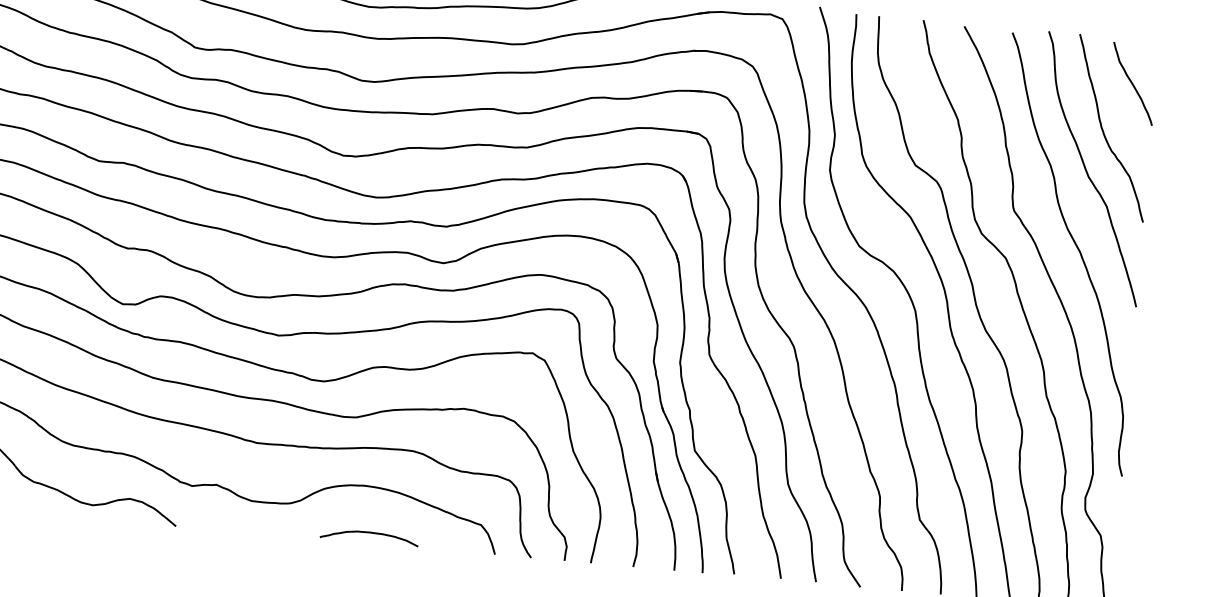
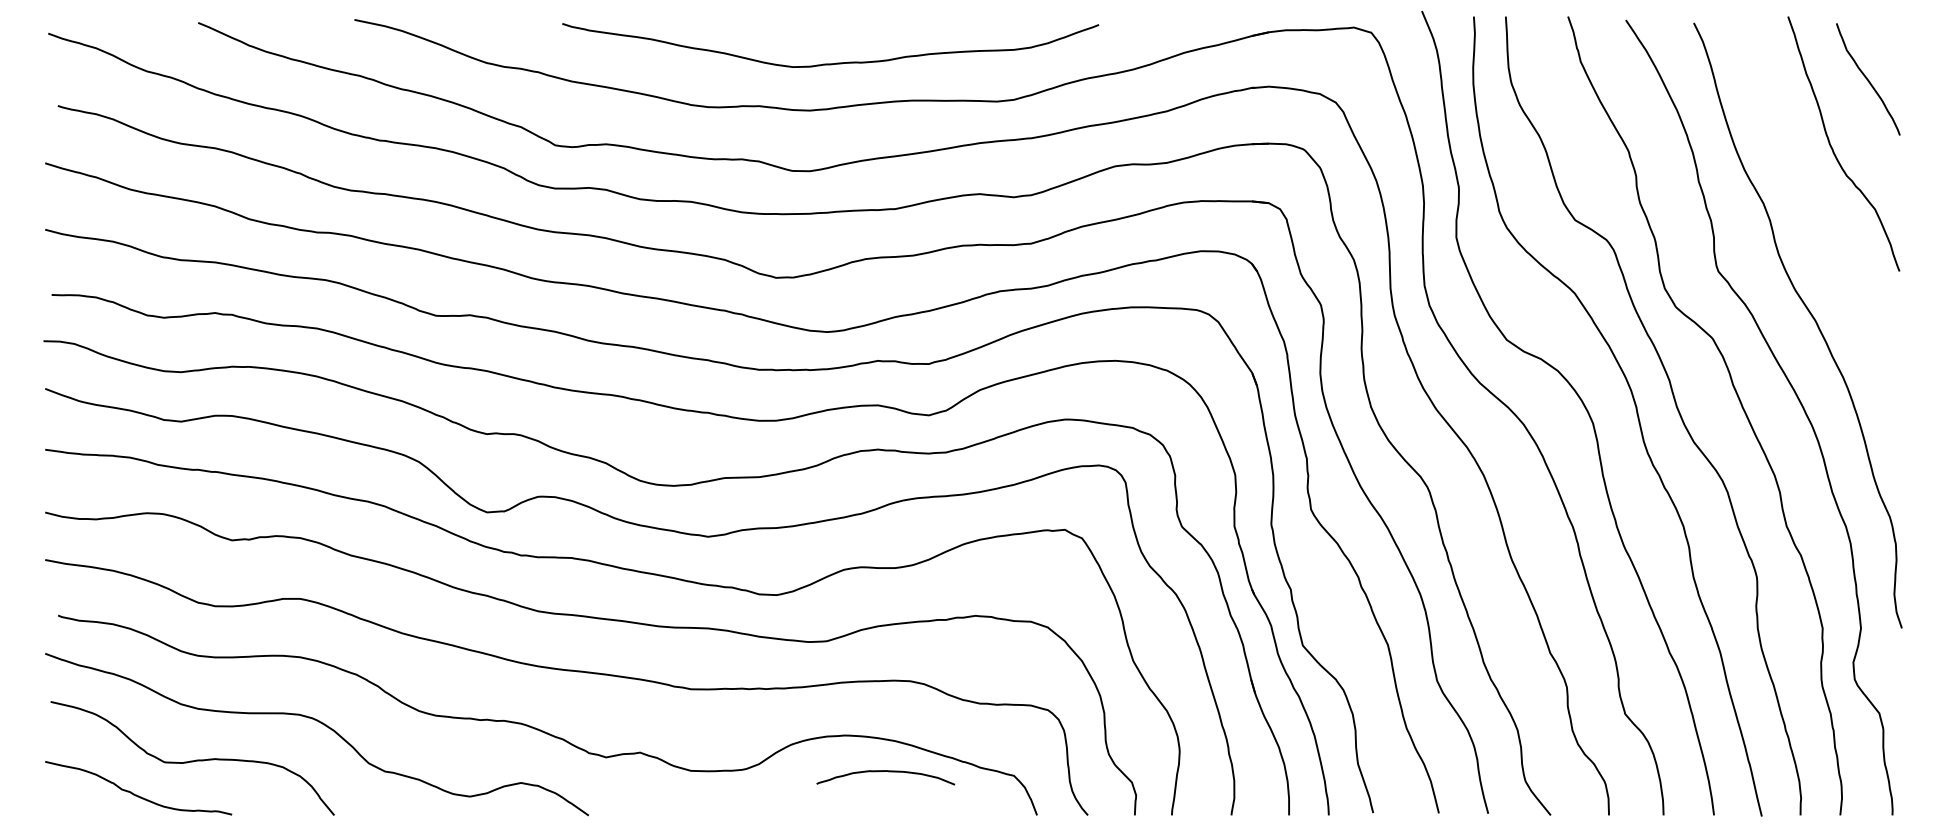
curve: (1087, 171) -> (1815, 207), removed
curve: (371, 533) -> (888, 772), moved

